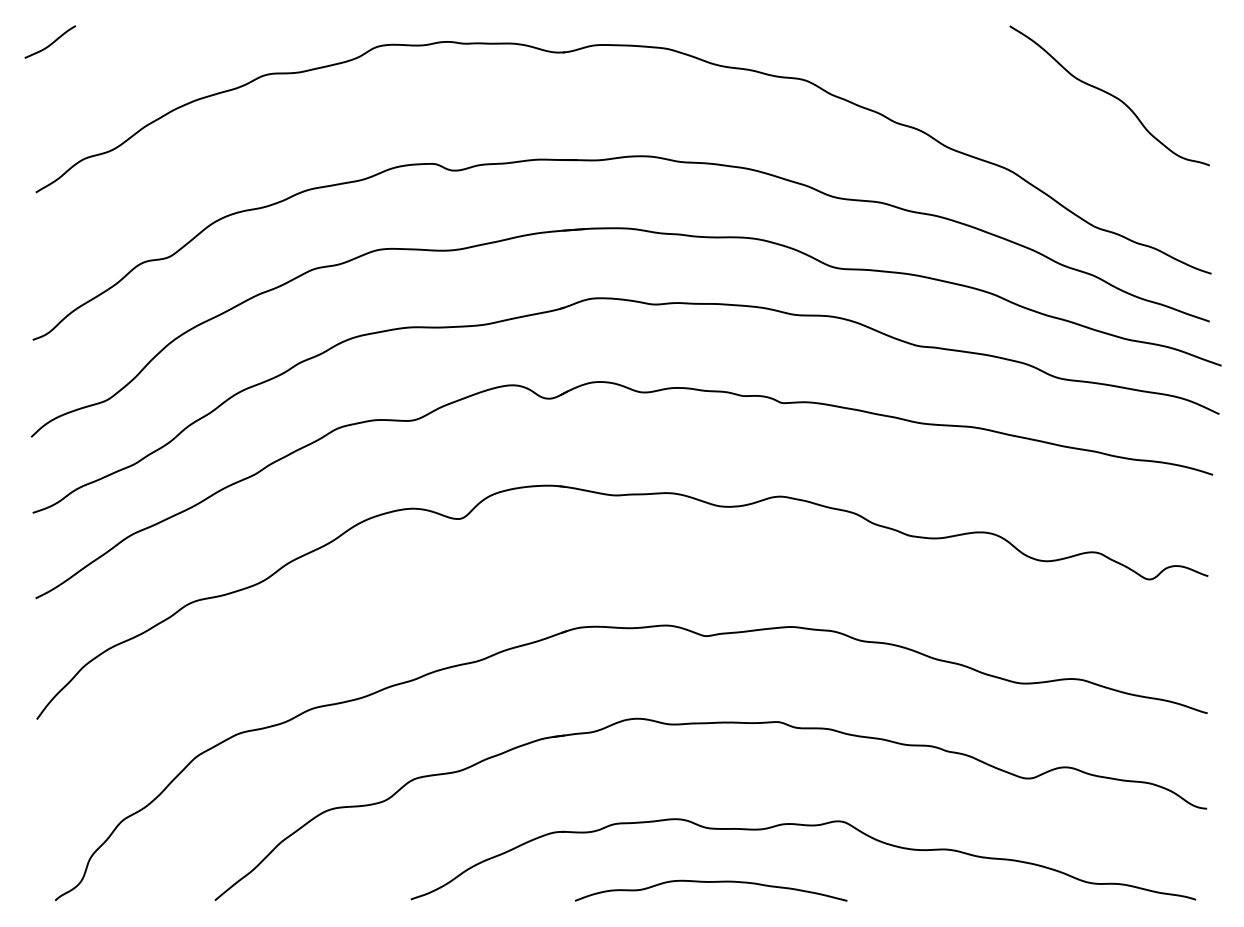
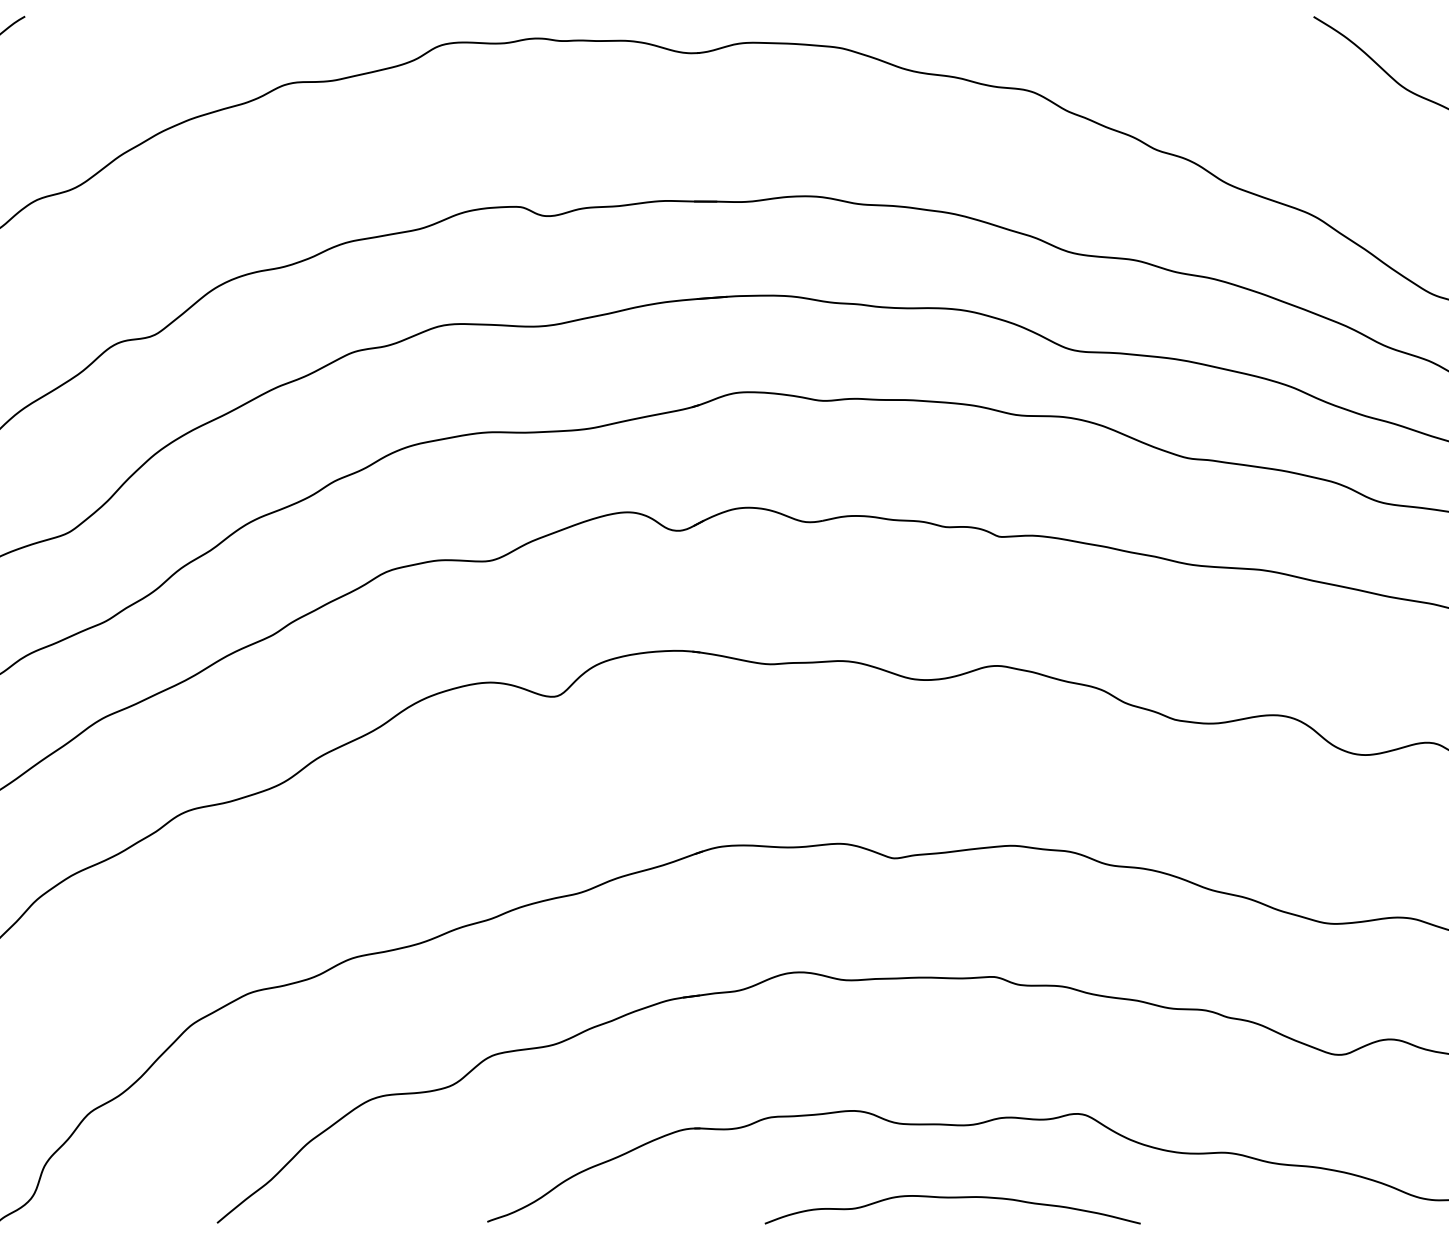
curve: (710, 882) -> (951, 1198), moved

